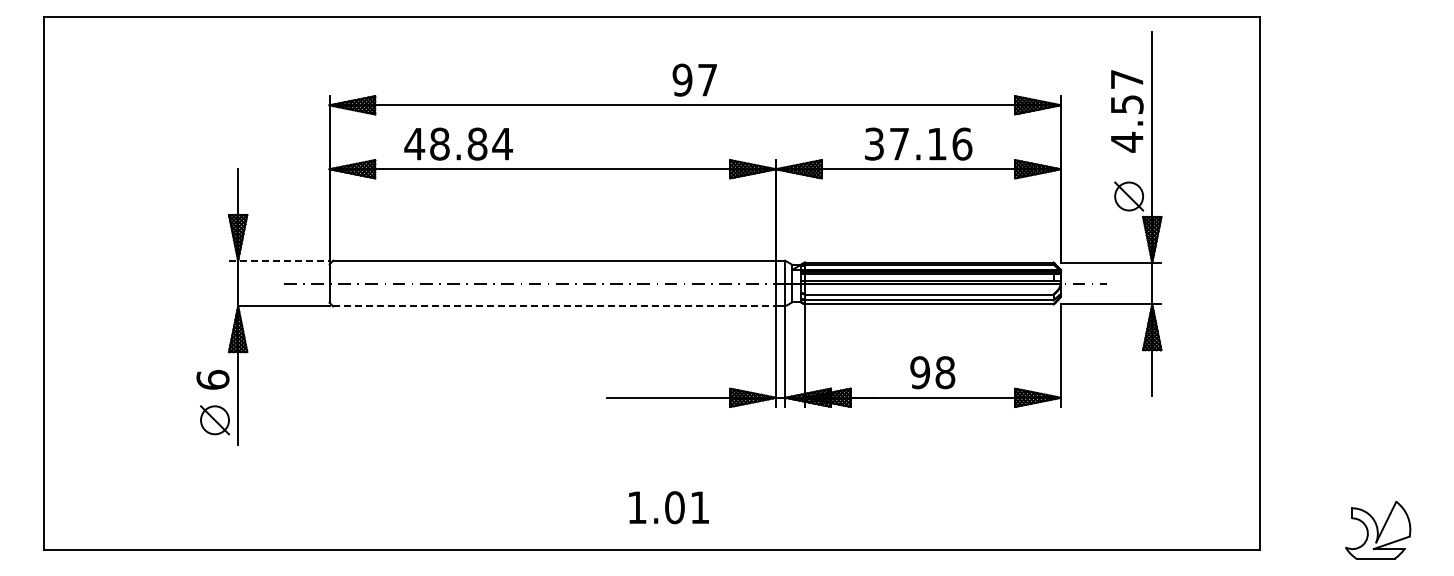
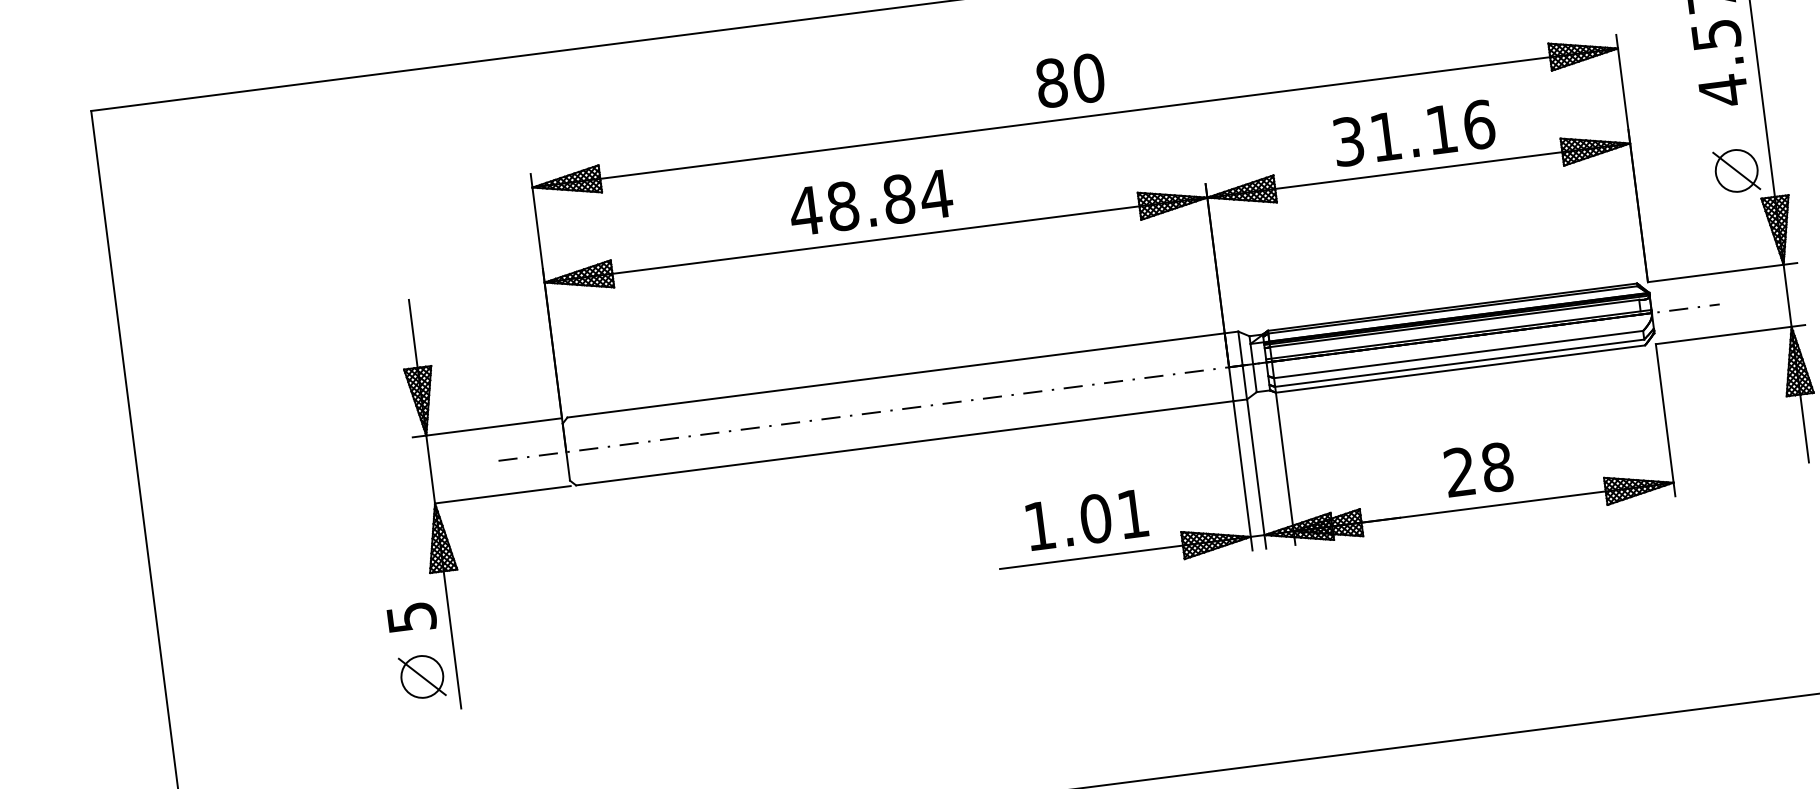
text: (694, 79) -> (1069, 79), 97 -> 80
text: (458, 143) -> (870, 201), moved
text: (899, 144) -> (1385, 137), 37.16 -> 31.16
line: (279, 260) -> (487, 427), dashed -> solid
line: (555, 306) -> (906, 443), dashed -> solid
text: (920, 372) -> (1460, 471), 98 -> 28
text: (212, 379) -> (410, 616), 6 -> 5
text: (668, 507) -> (1086, 519), moved

